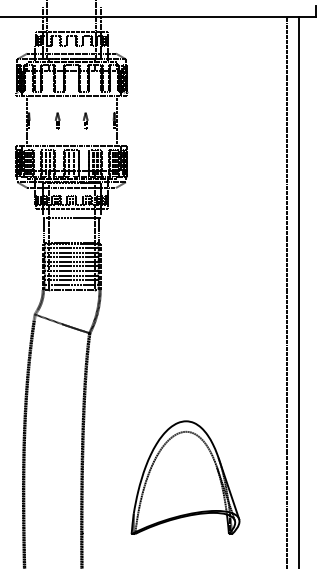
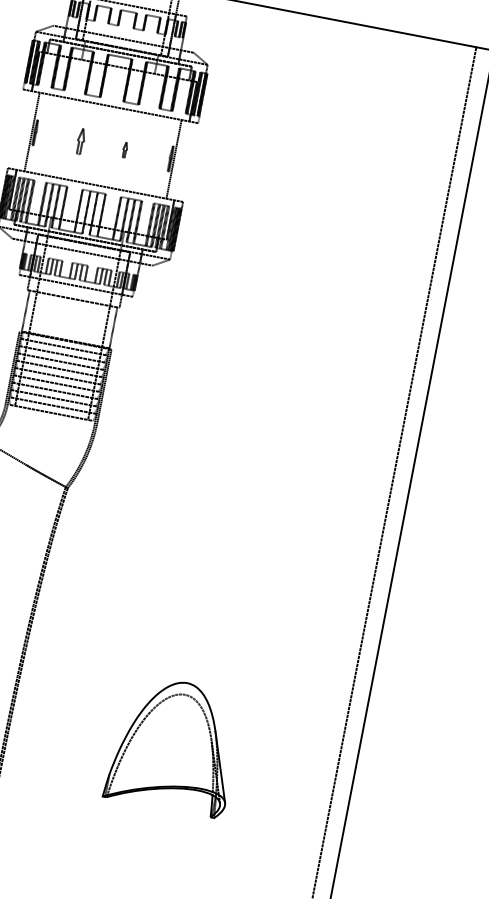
part: (85, 120) -> (125, 149), size x0.6
part: (185, 477) -> (174, 745), size x0.7

